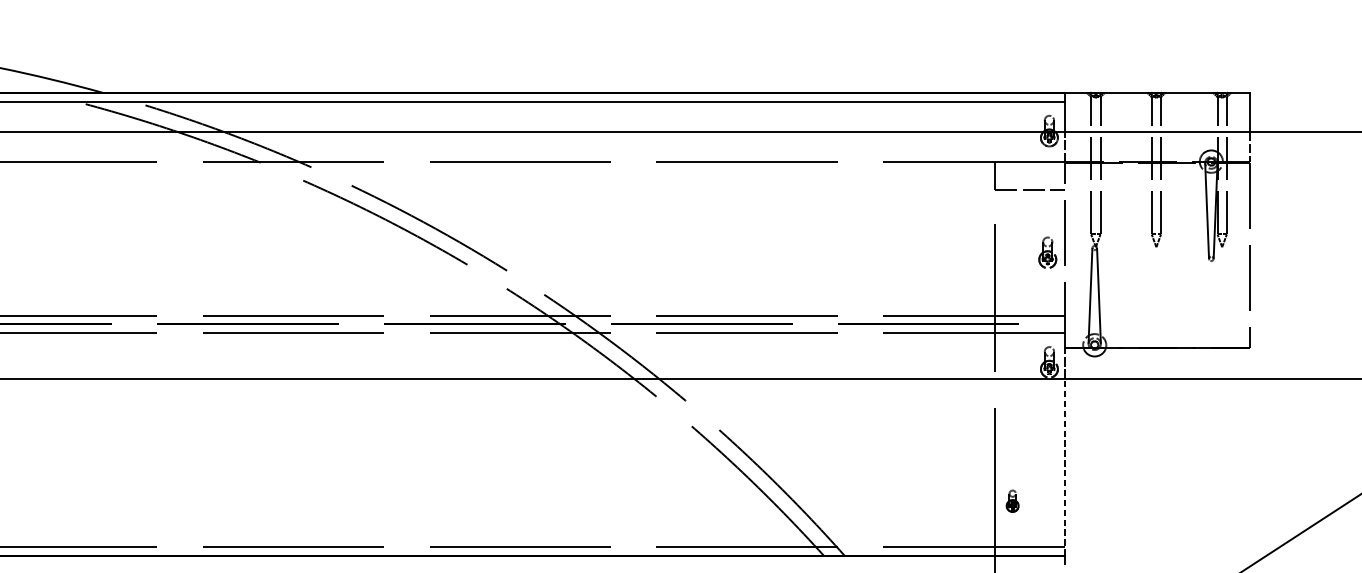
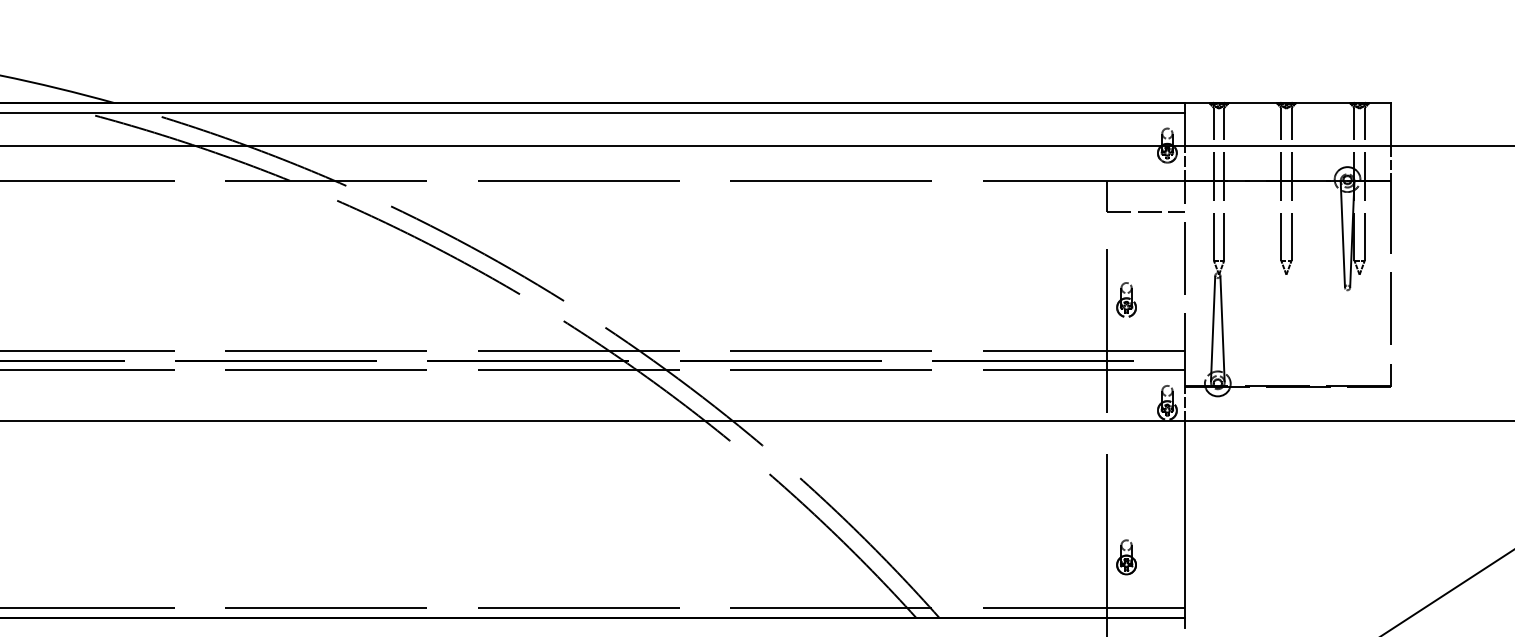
part: (1047, 252) -> (1126, 299), moved
line: (1064, 467) -> (1184, 519), dashed -> solid
part: (1012, 501) -> (1126, 557), size x1.43

